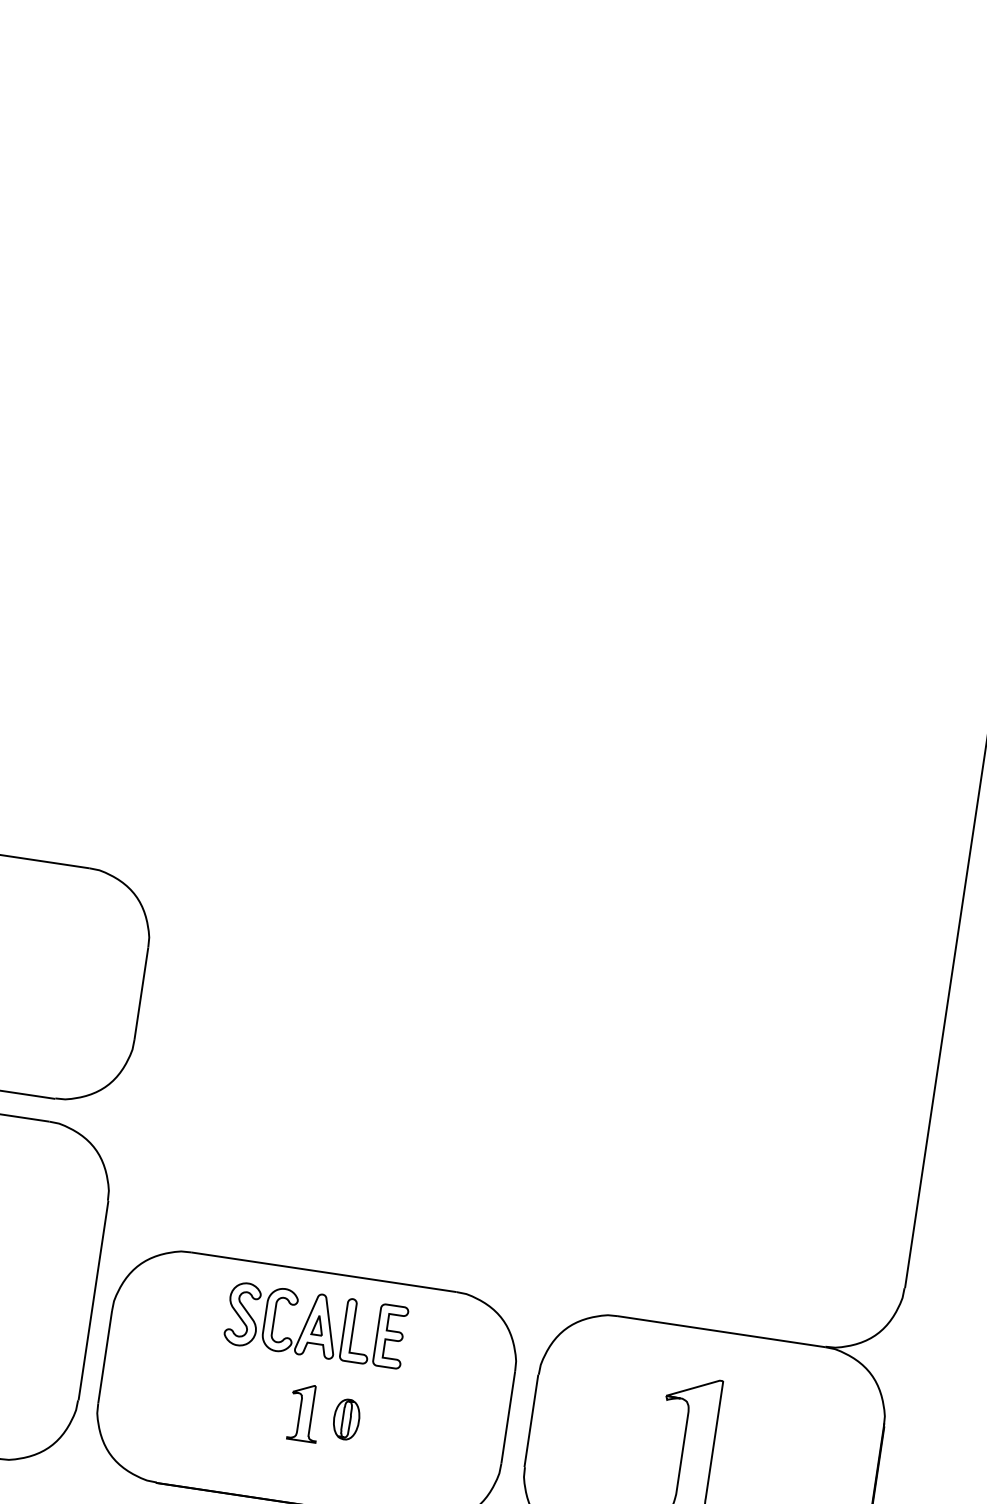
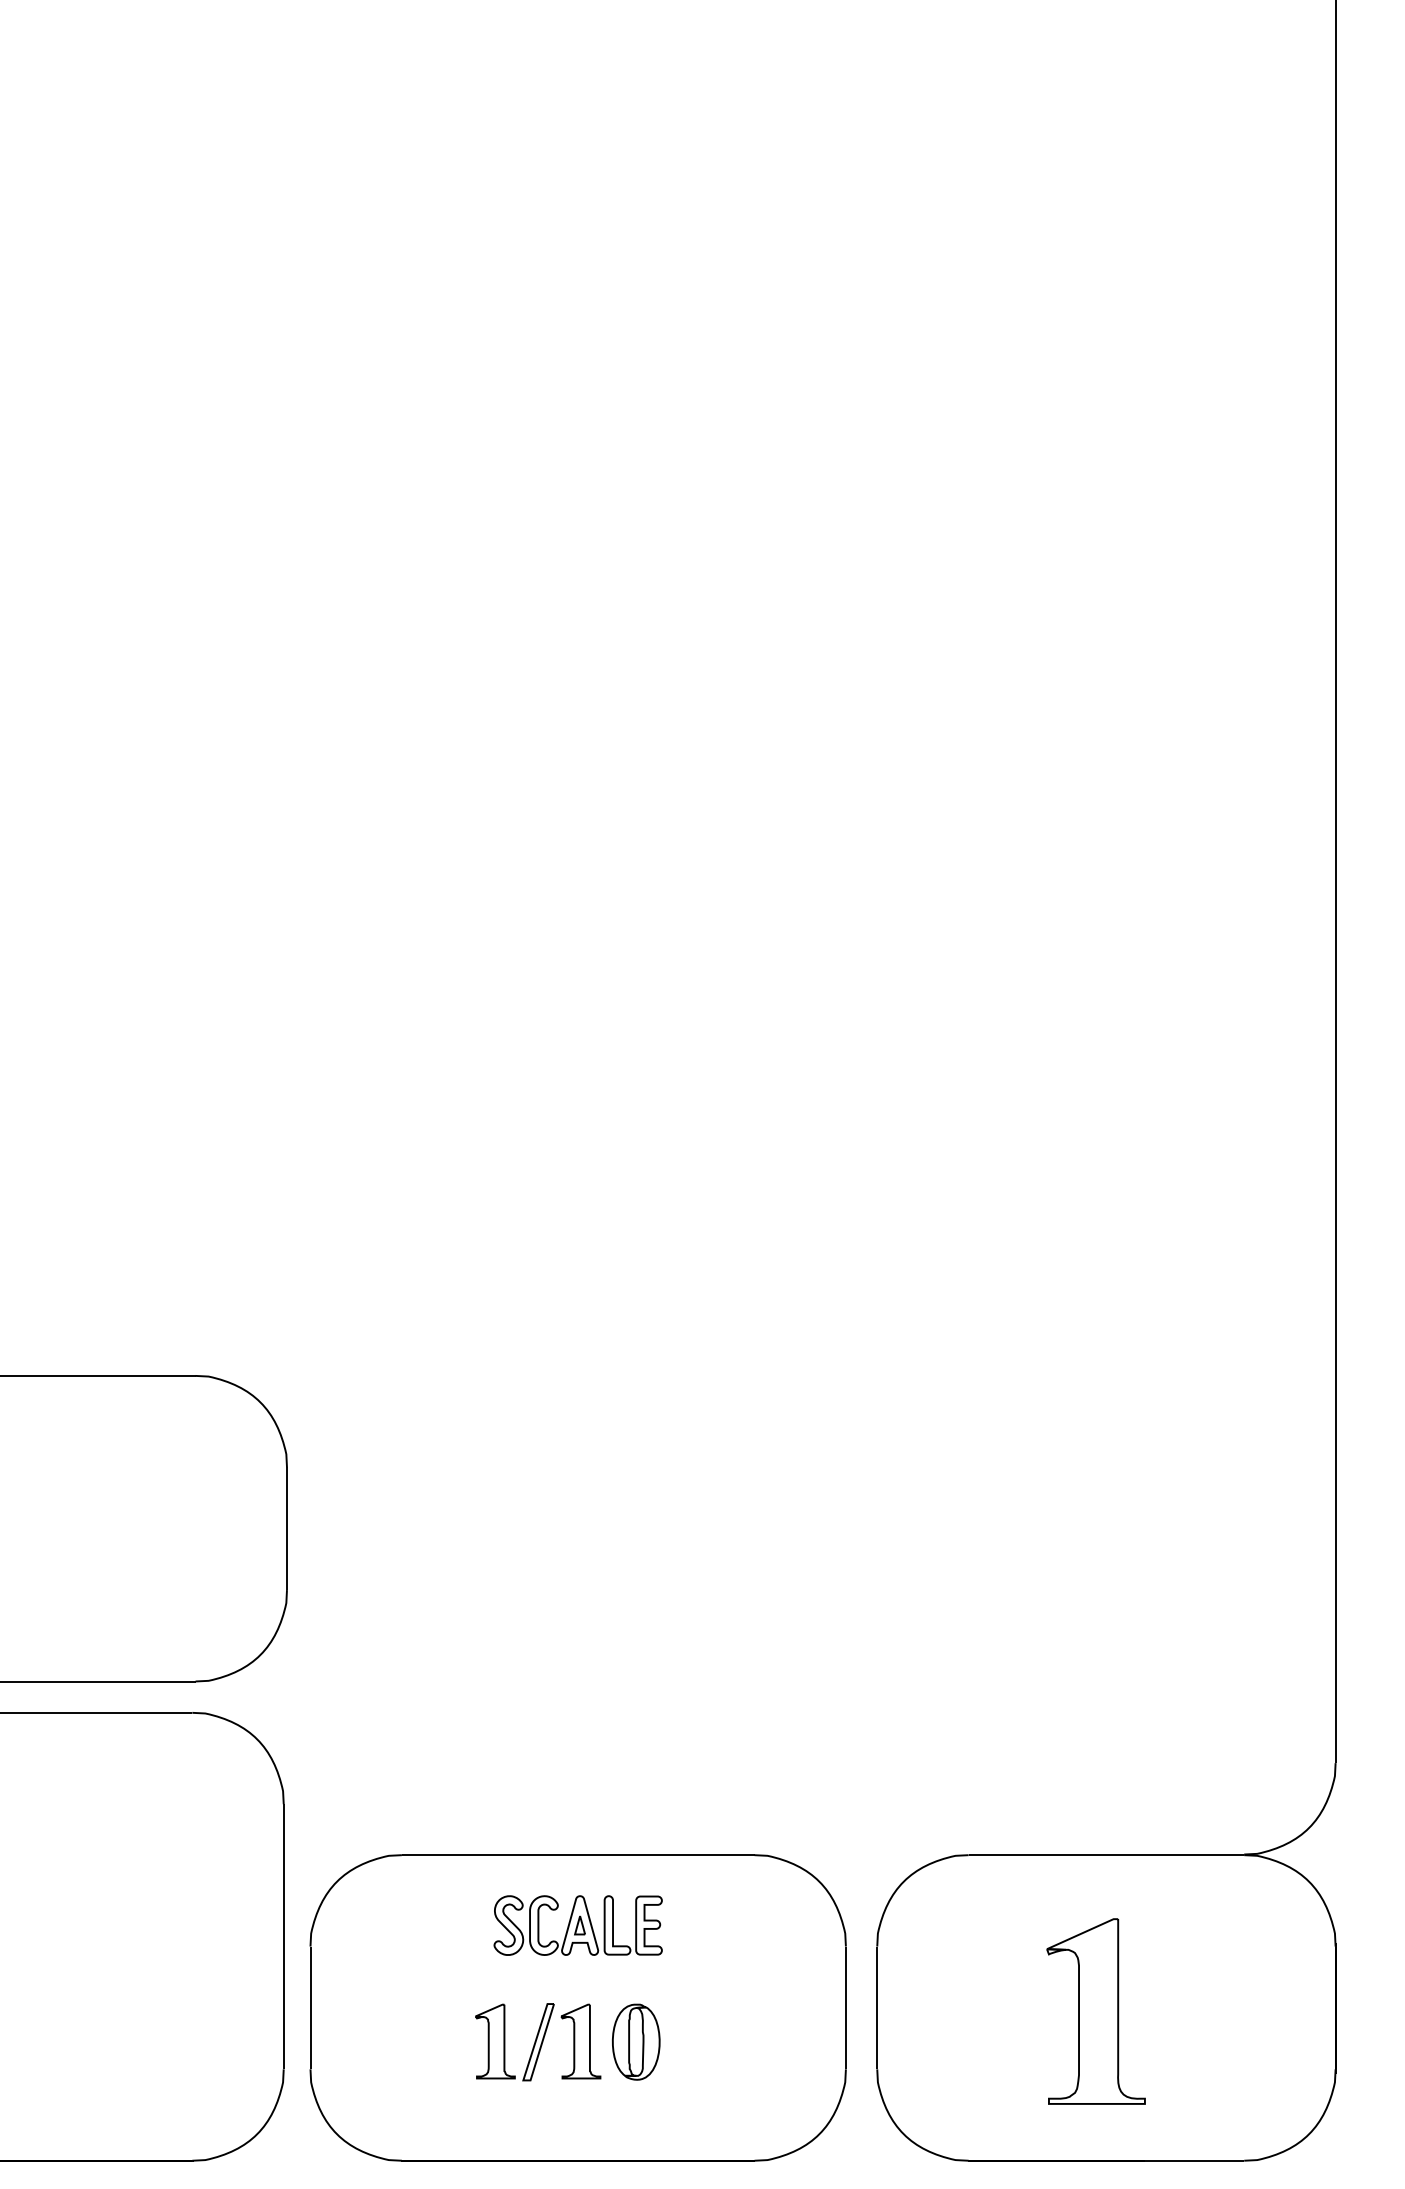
part: (315, 1325) -> (577, 1925), size x0.71
part: (248, 1405) -> (505, 2042), added
part: (346, 1419) -> (636, 2041), size x1.43

